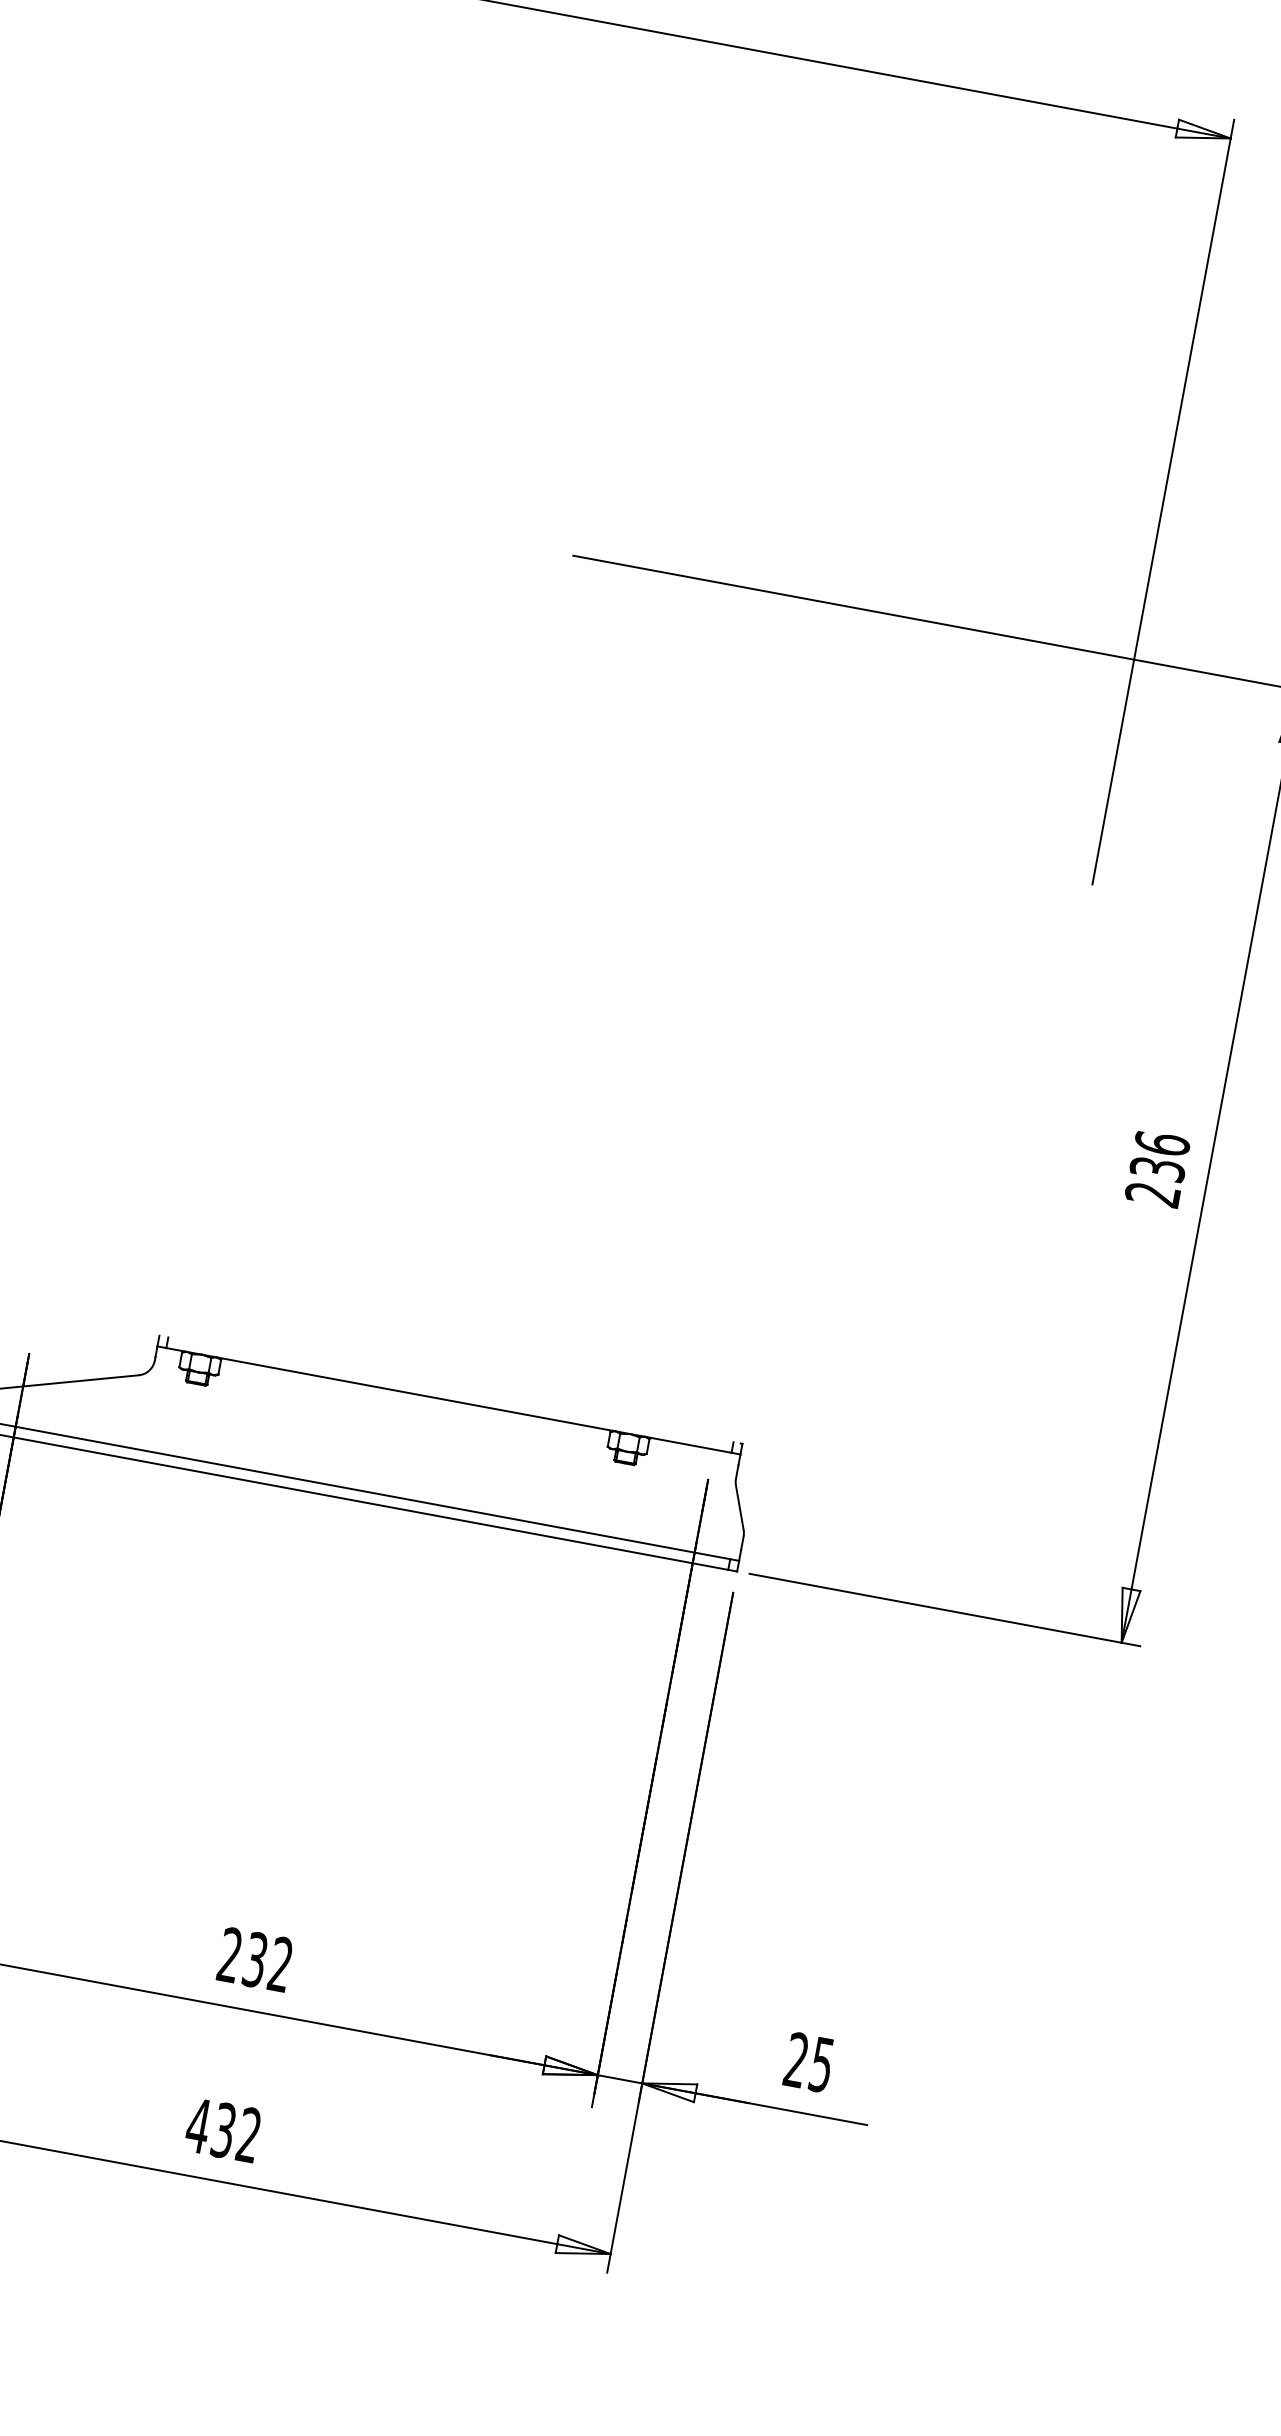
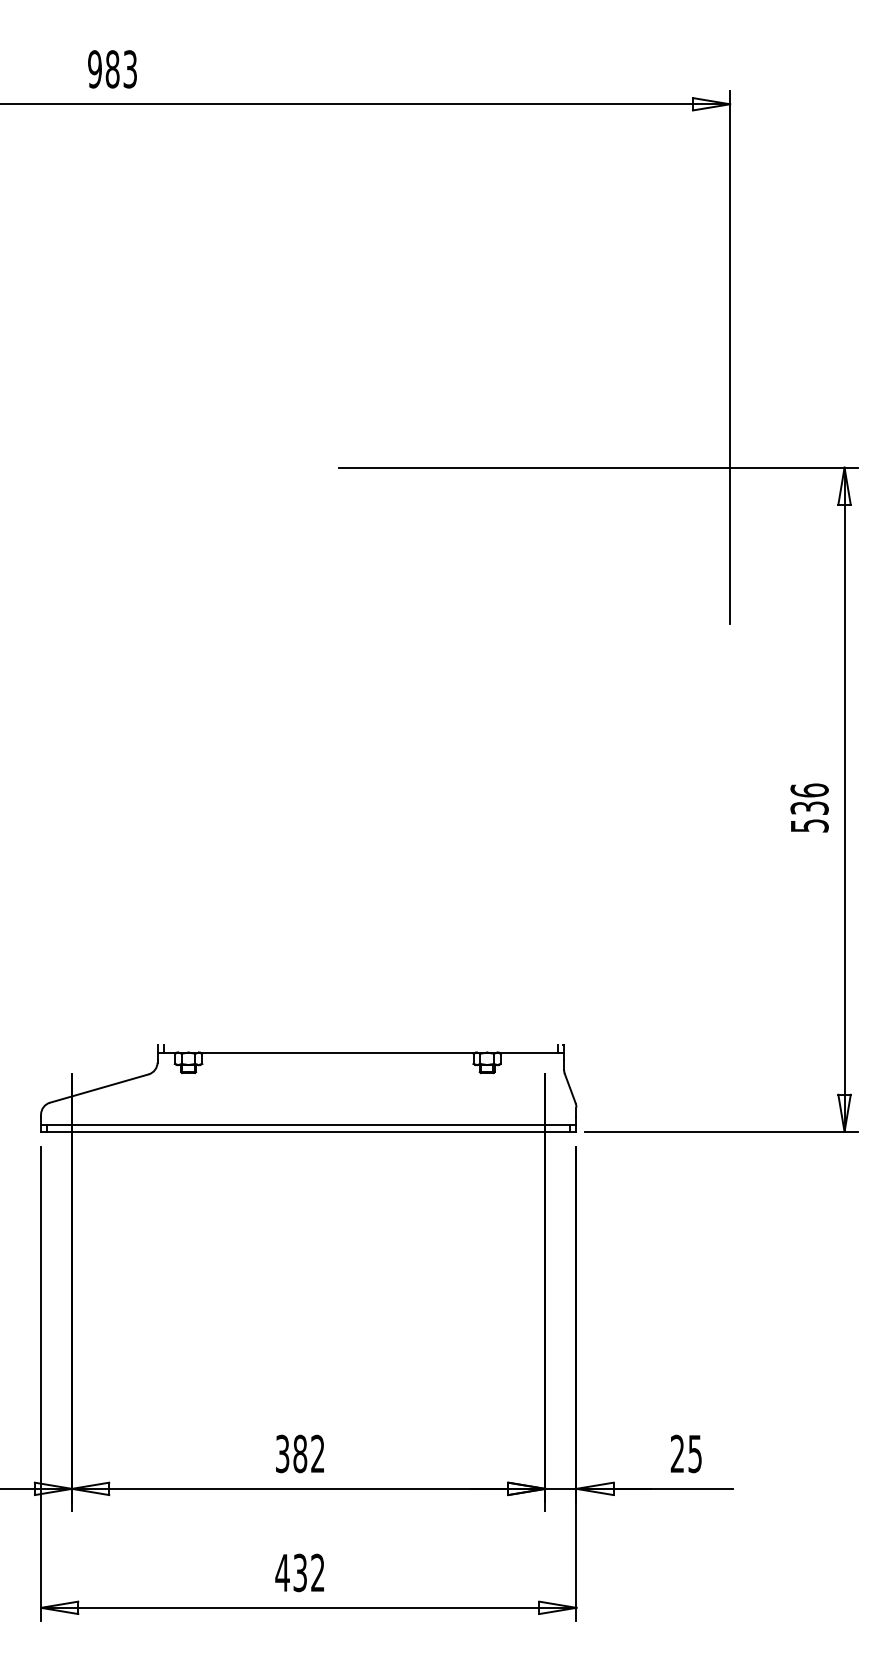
text: (1152, 1193) -> (809, 825), 236 -> 536
text: (242, 1956) -> (291, 1453), 232 -> 382

